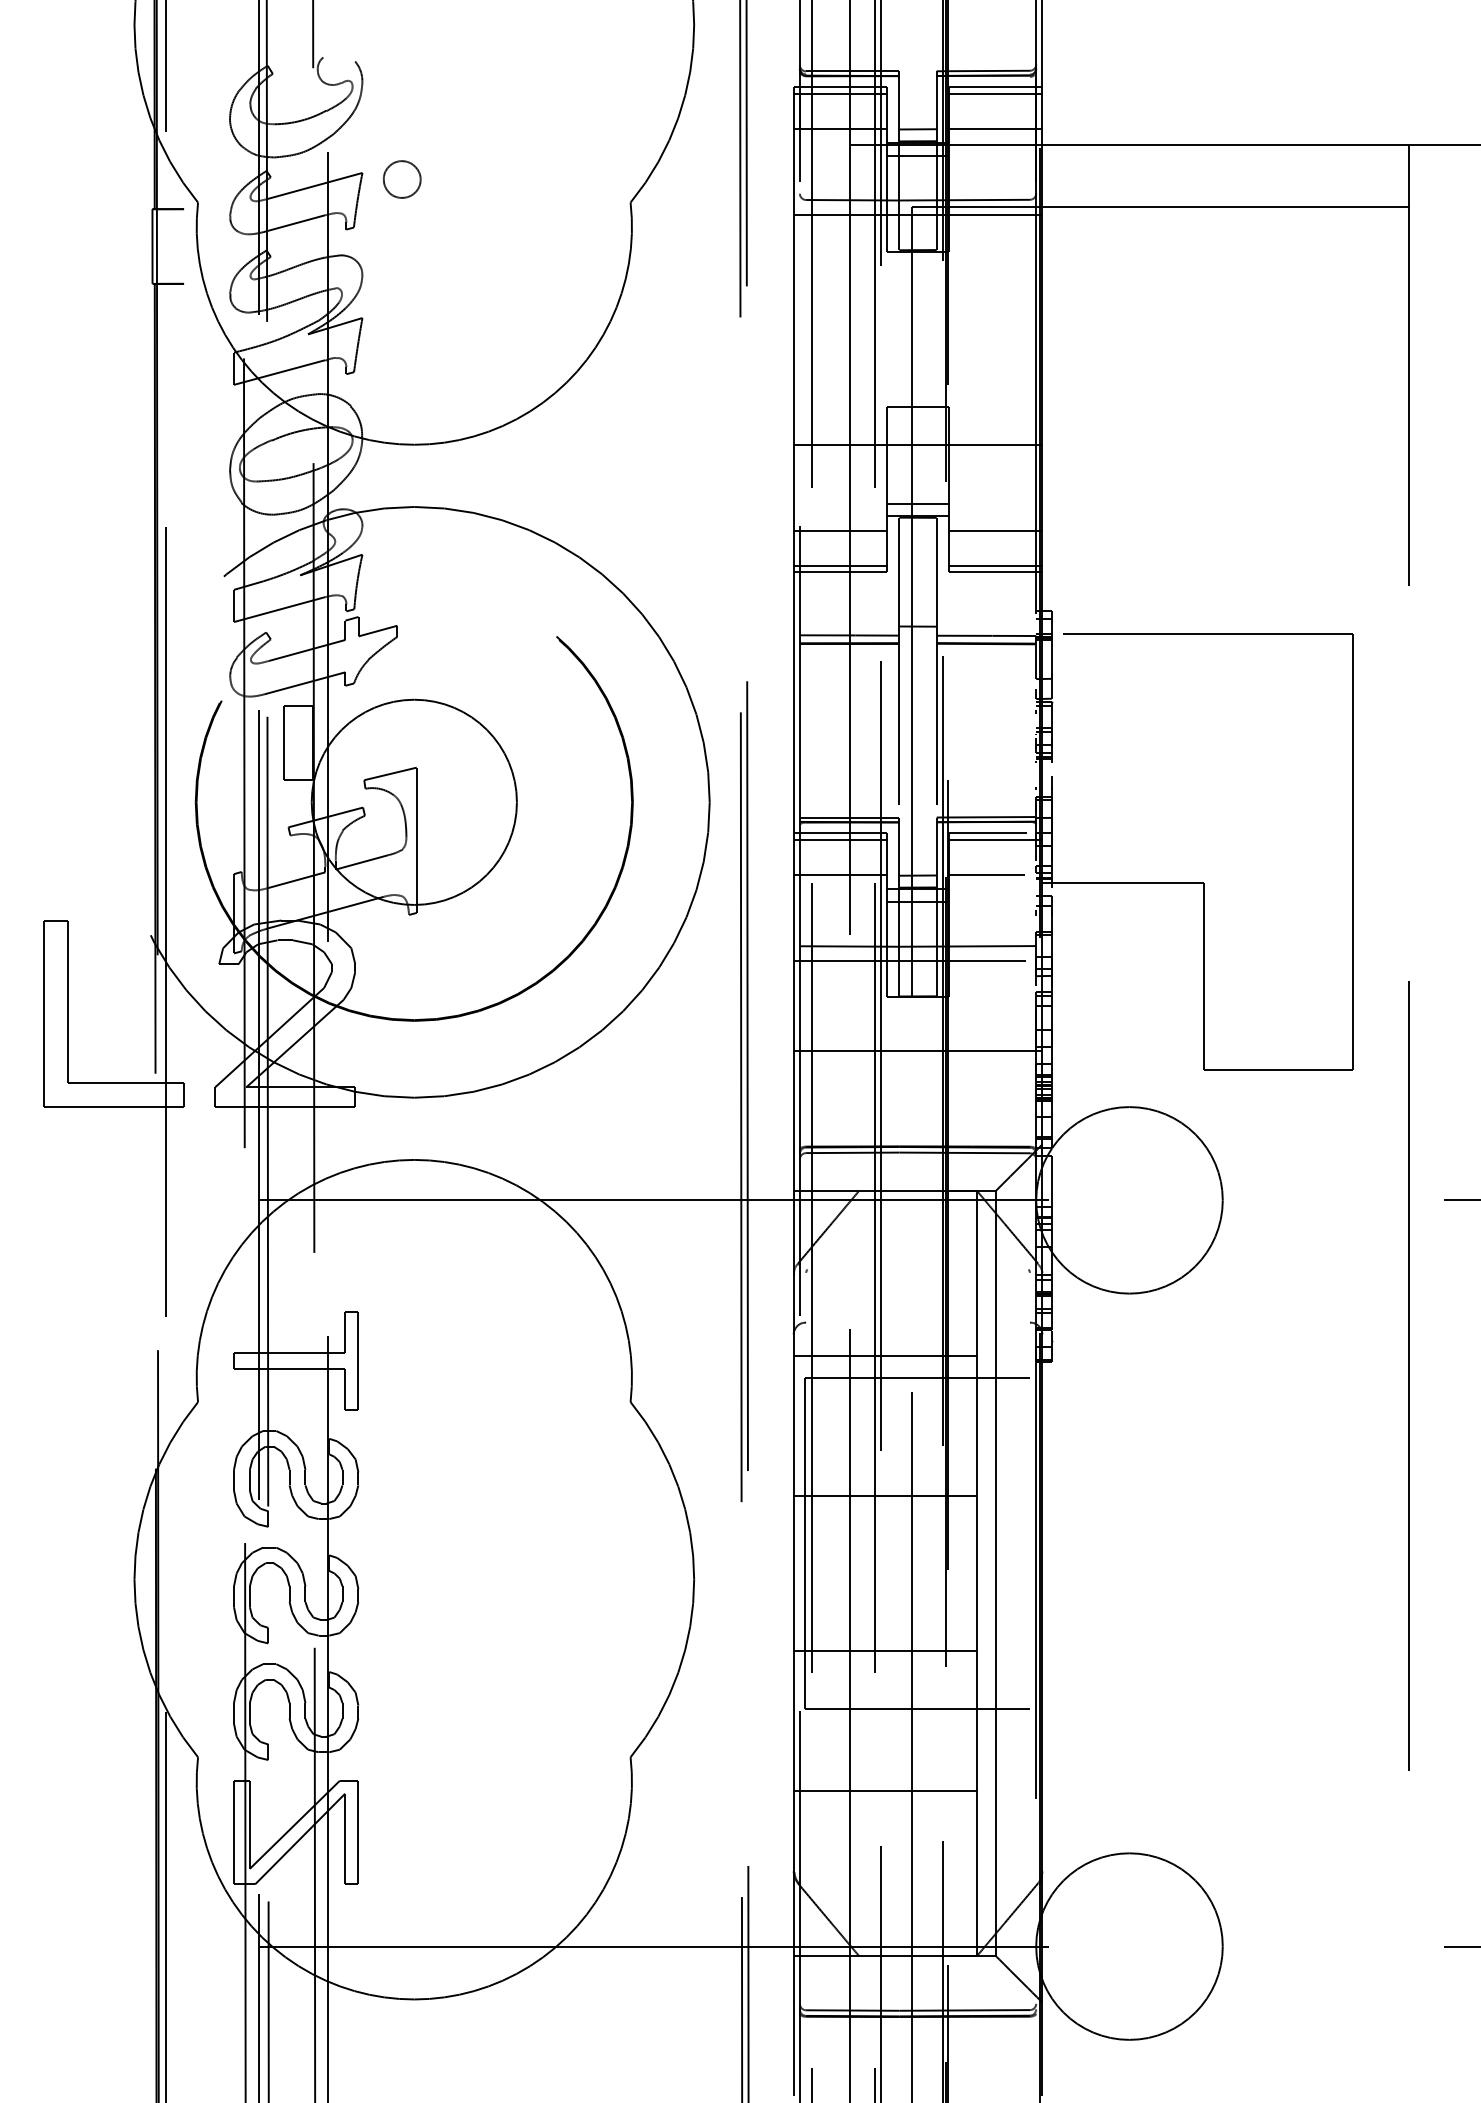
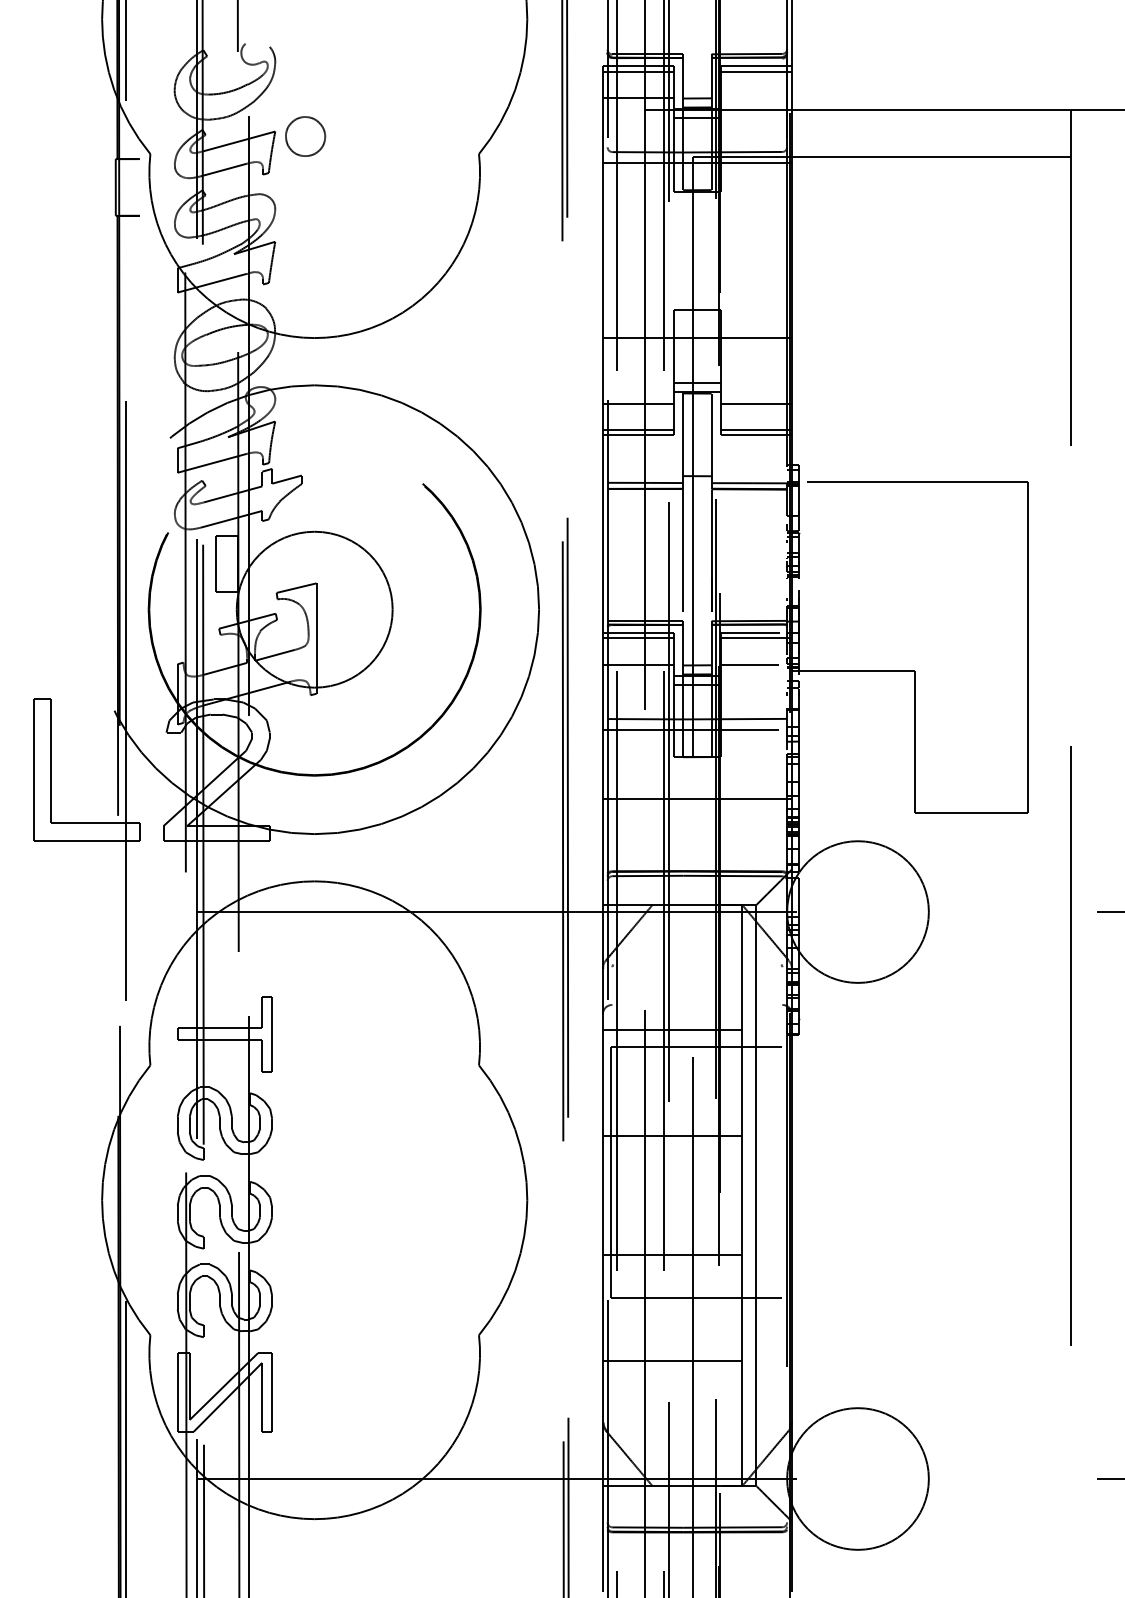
line: (995, 128) -> (756, 97), removed
part: (401, 179) -> (304, 136), size x1.4

